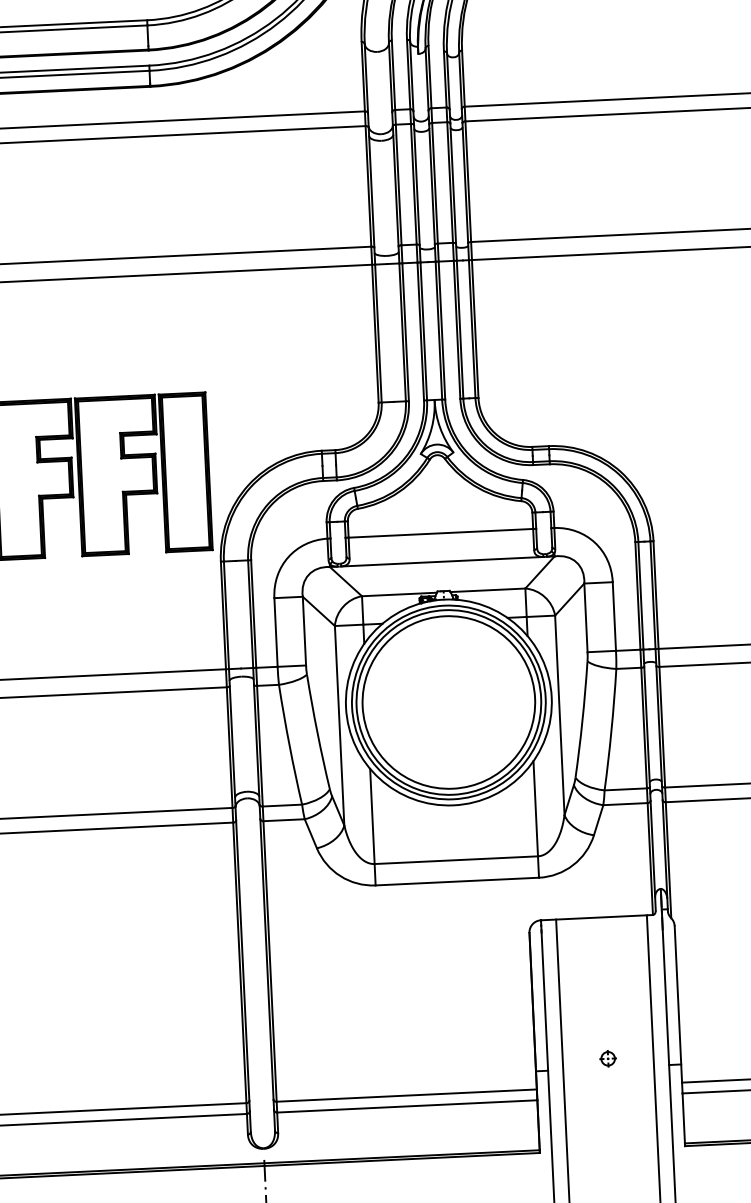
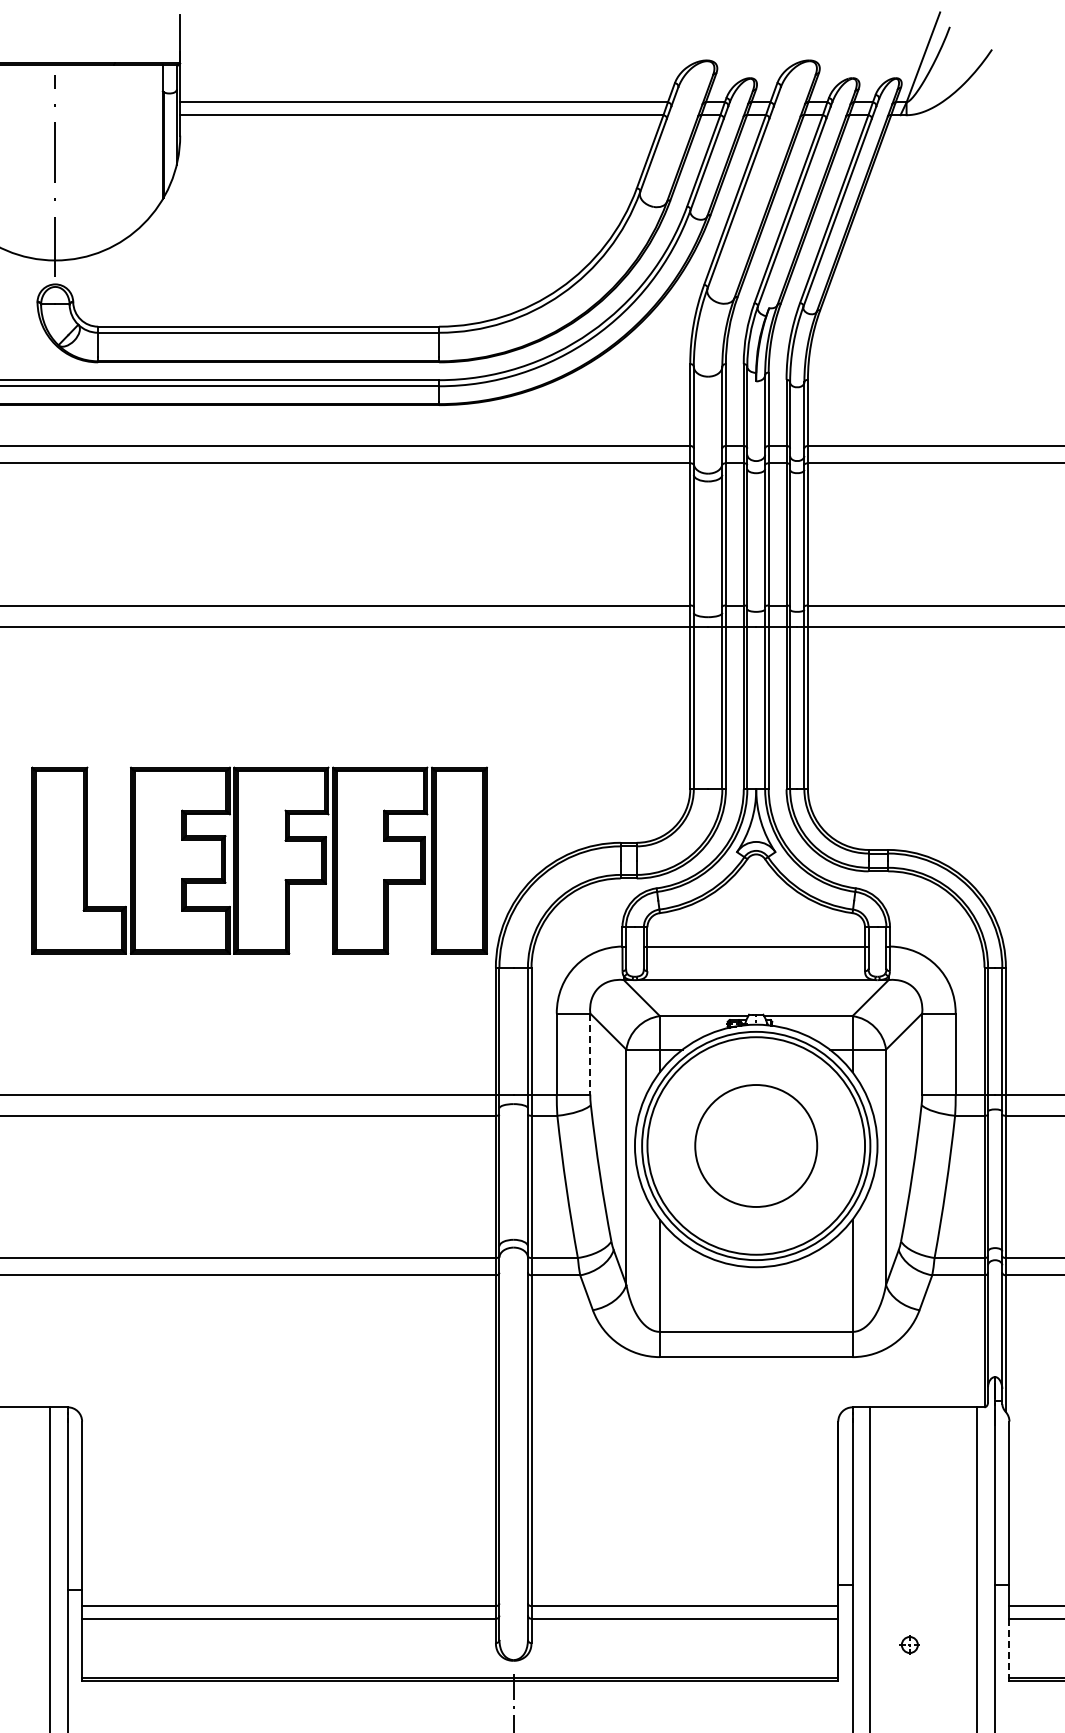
line: (304, 631) -> (590, 1054), solid -> dashed
circle: (448, 702) -> (755, 1145), size x0.6
part: (607, 1058) -> (909, 1644), moved
line: (683, 1118) -> (1009, 1648), solid -> dashed

